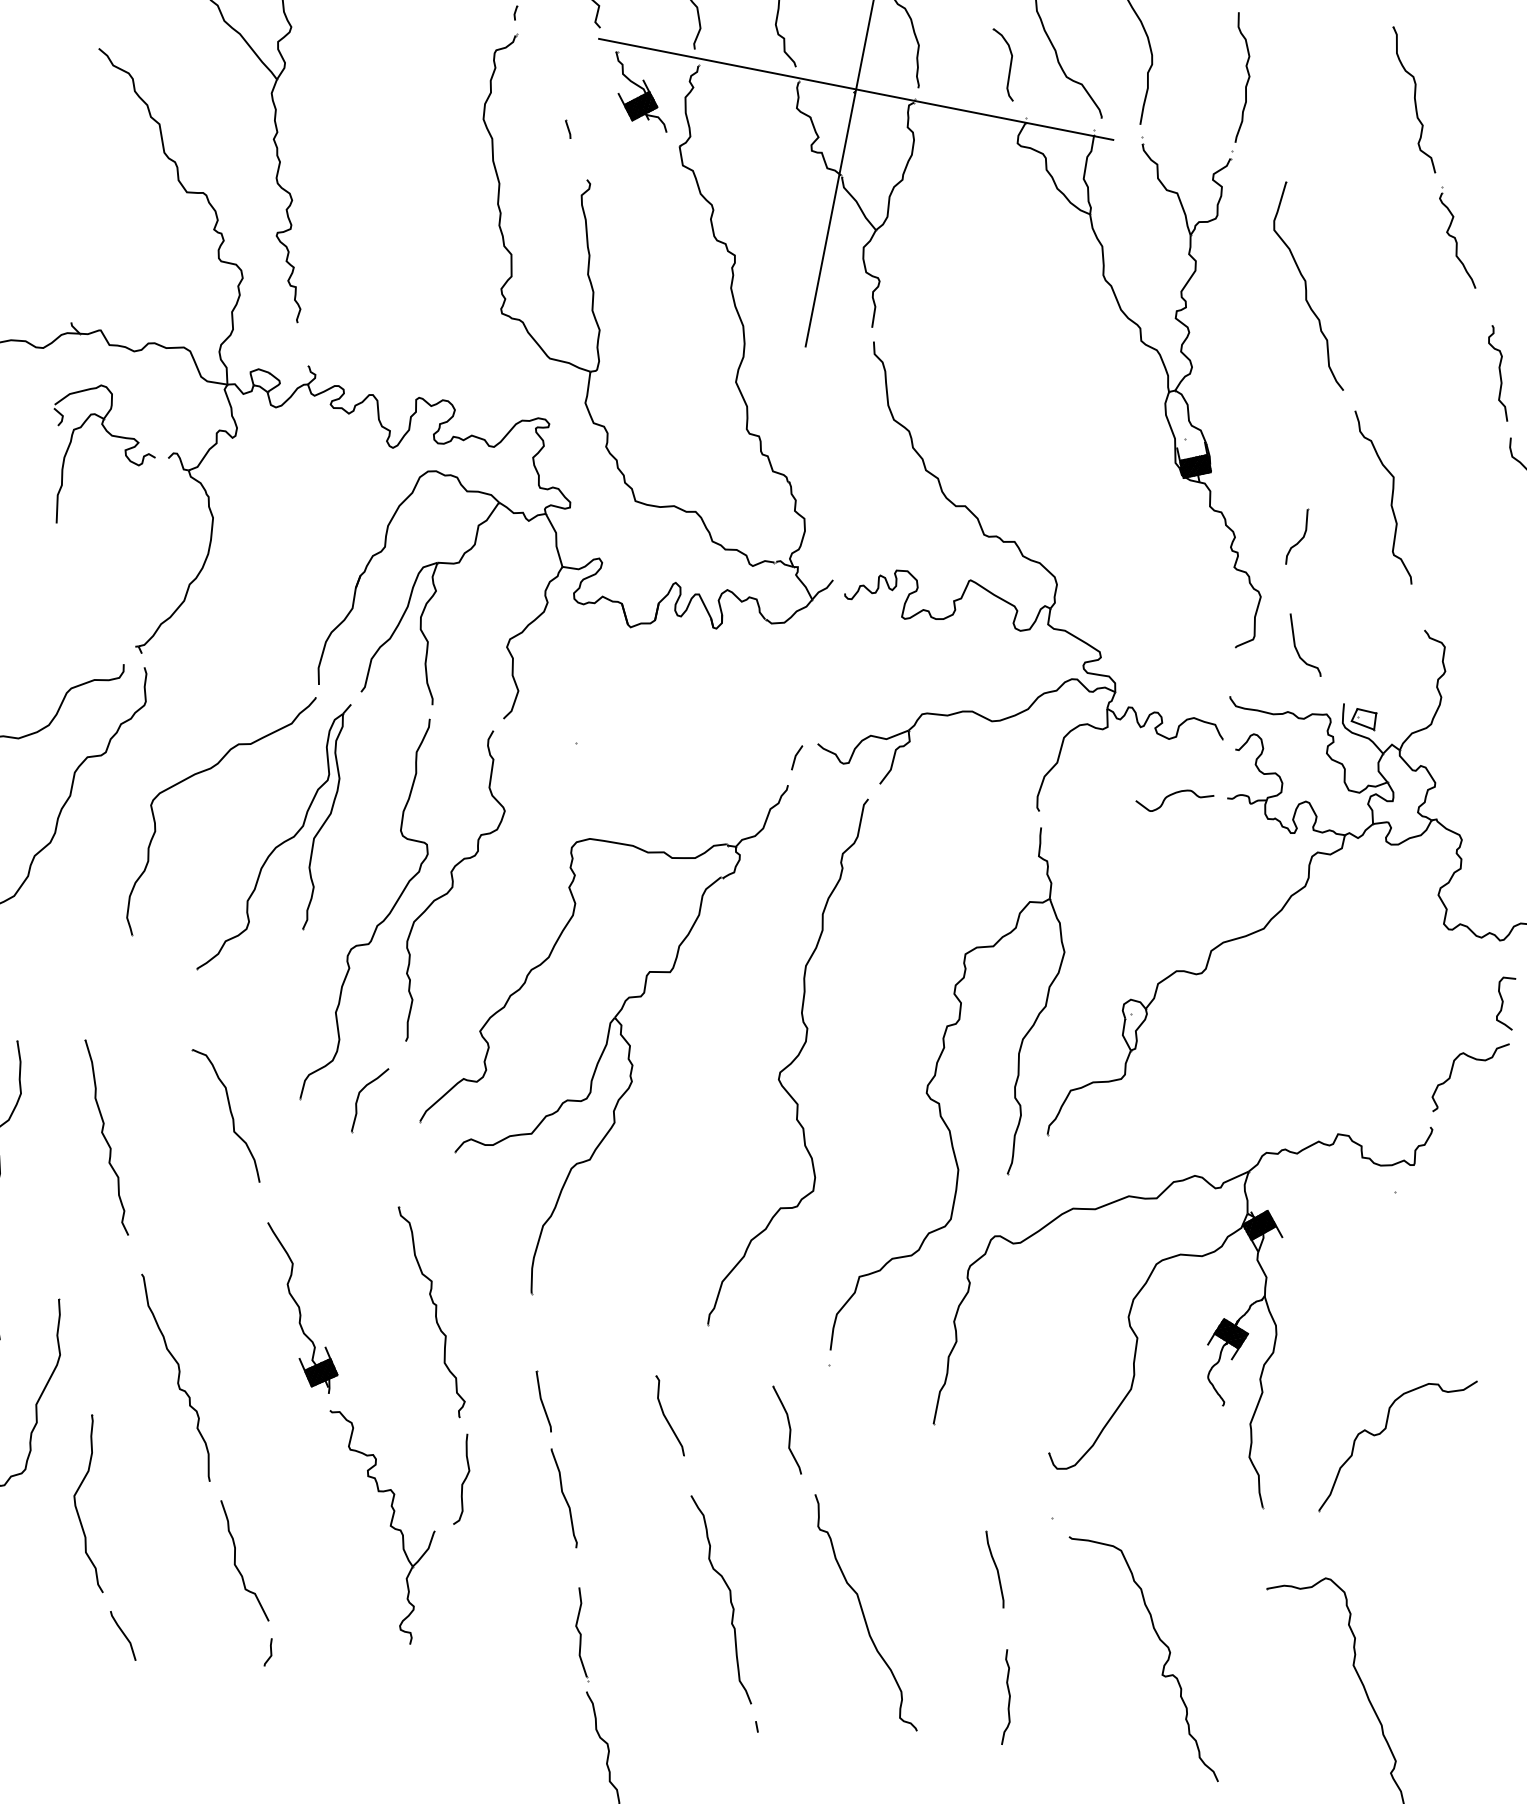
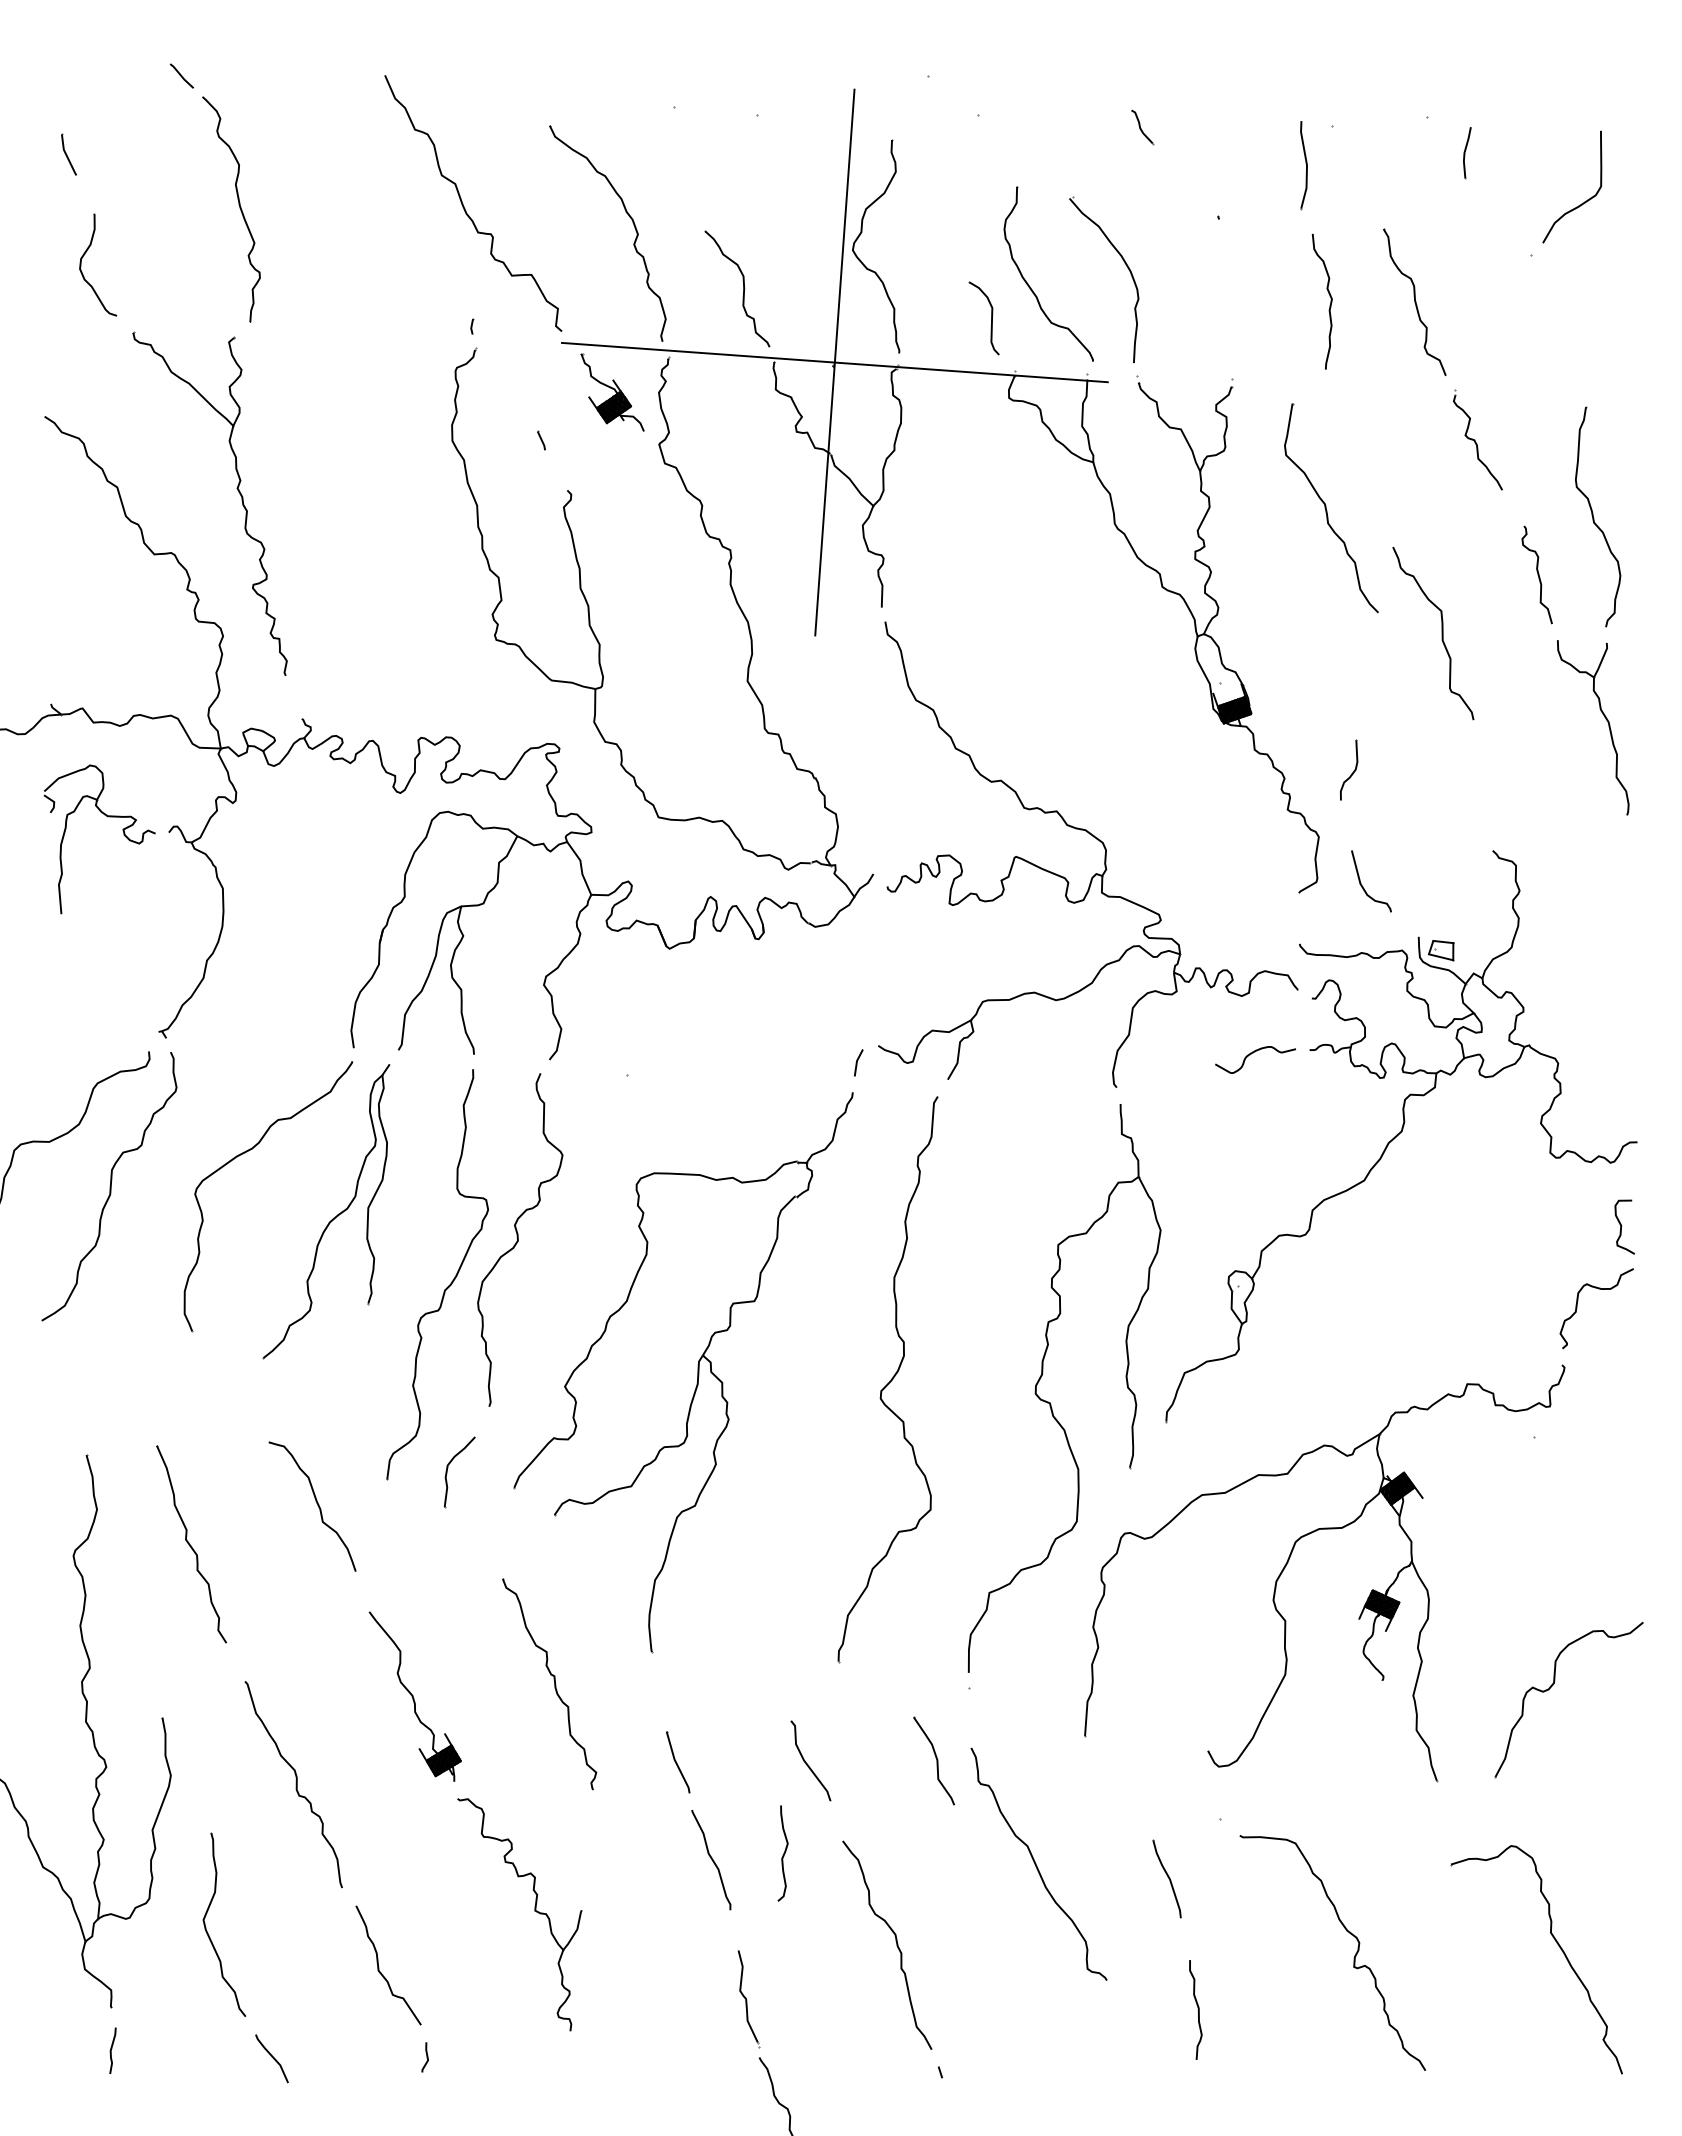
curve: (1246, 82) -> (1329, 305), moved
curve: (1391, 498) -> (1441, 633), moved
curve: (464, 1479) -> (783, 1853), moved
curve: (863, 1611) -> (1036, 1863), moved

